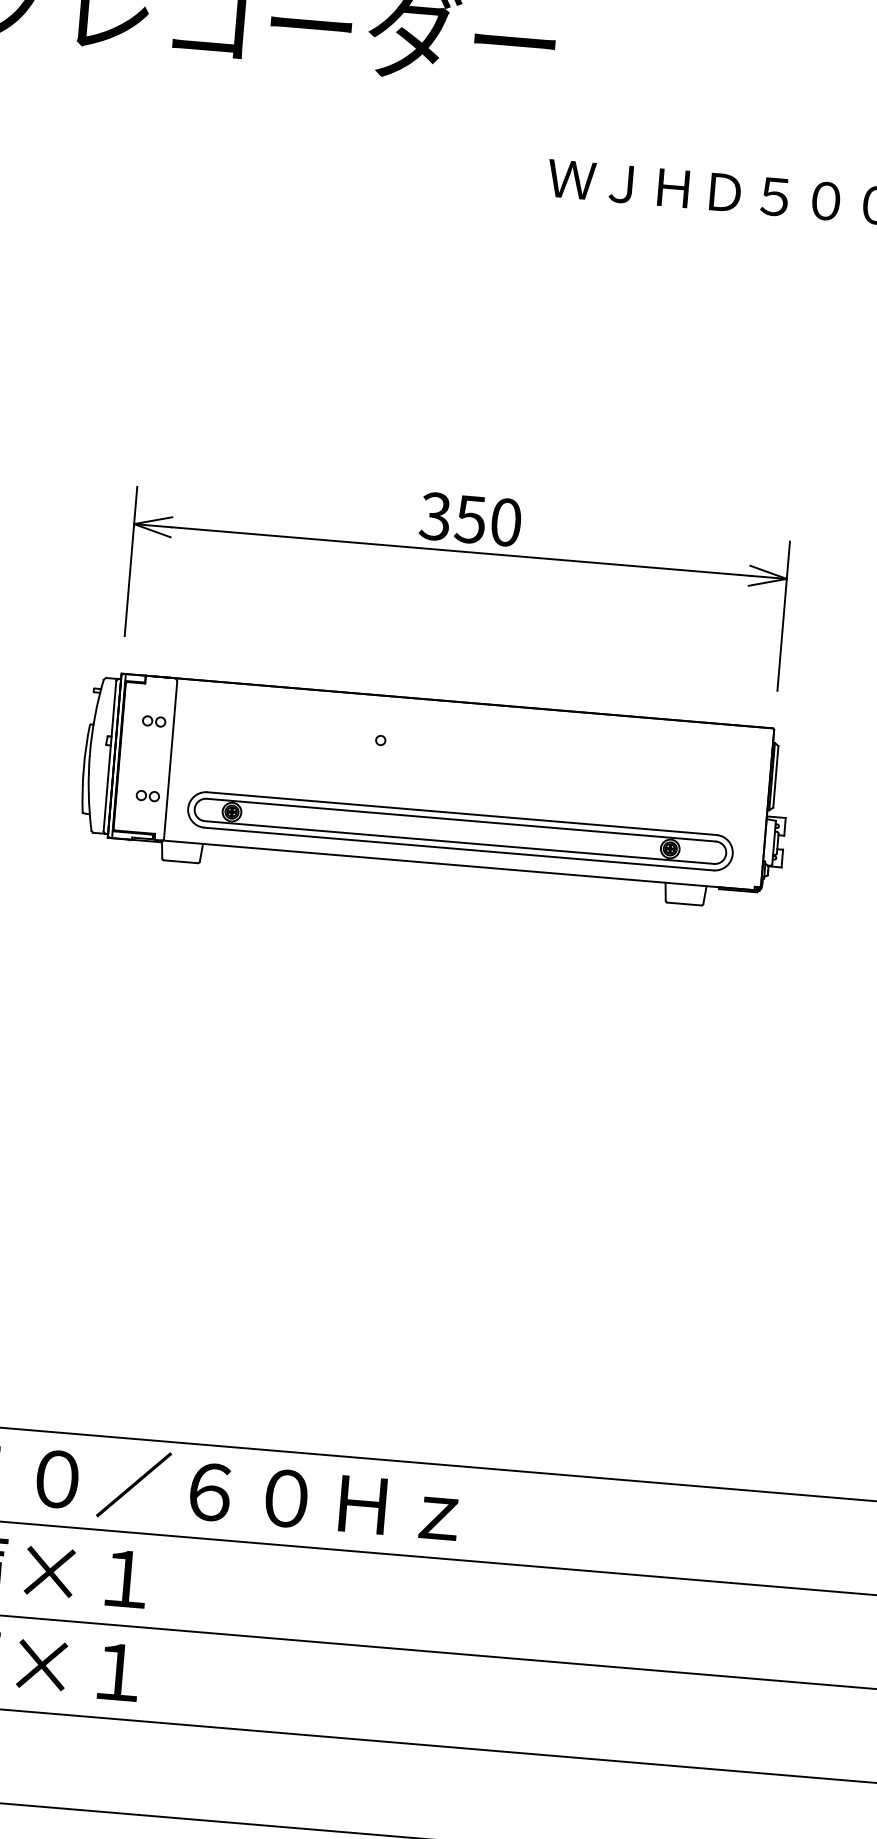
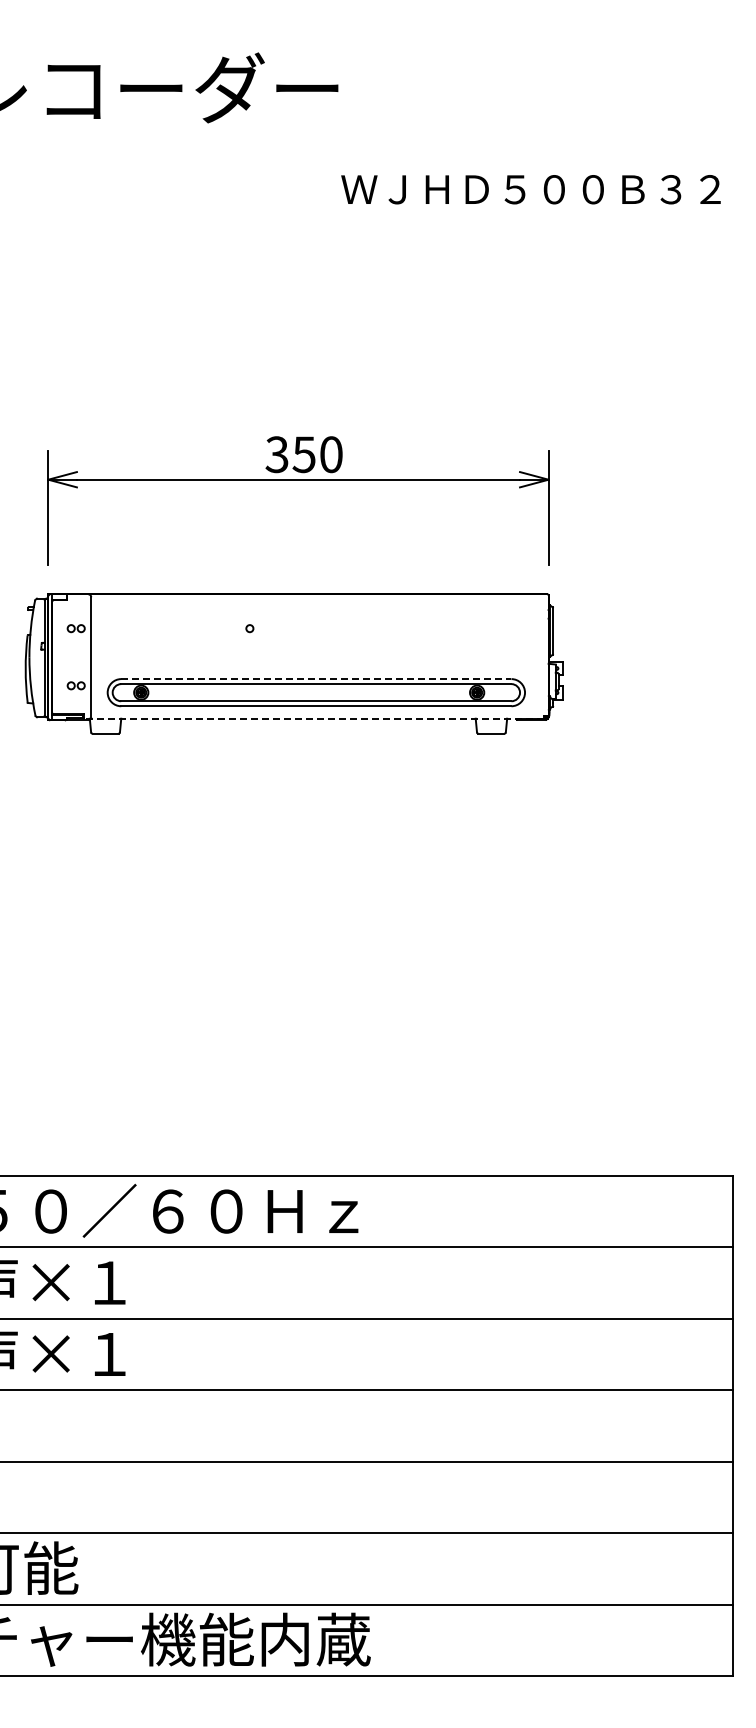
line: (462, 814) -> (316, 679), solid -> dashed
line: (455, 864) -> (314, 718), solid -> dashed

